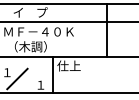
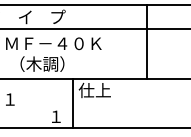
line: (17, 78) -> (24, 107), removed

